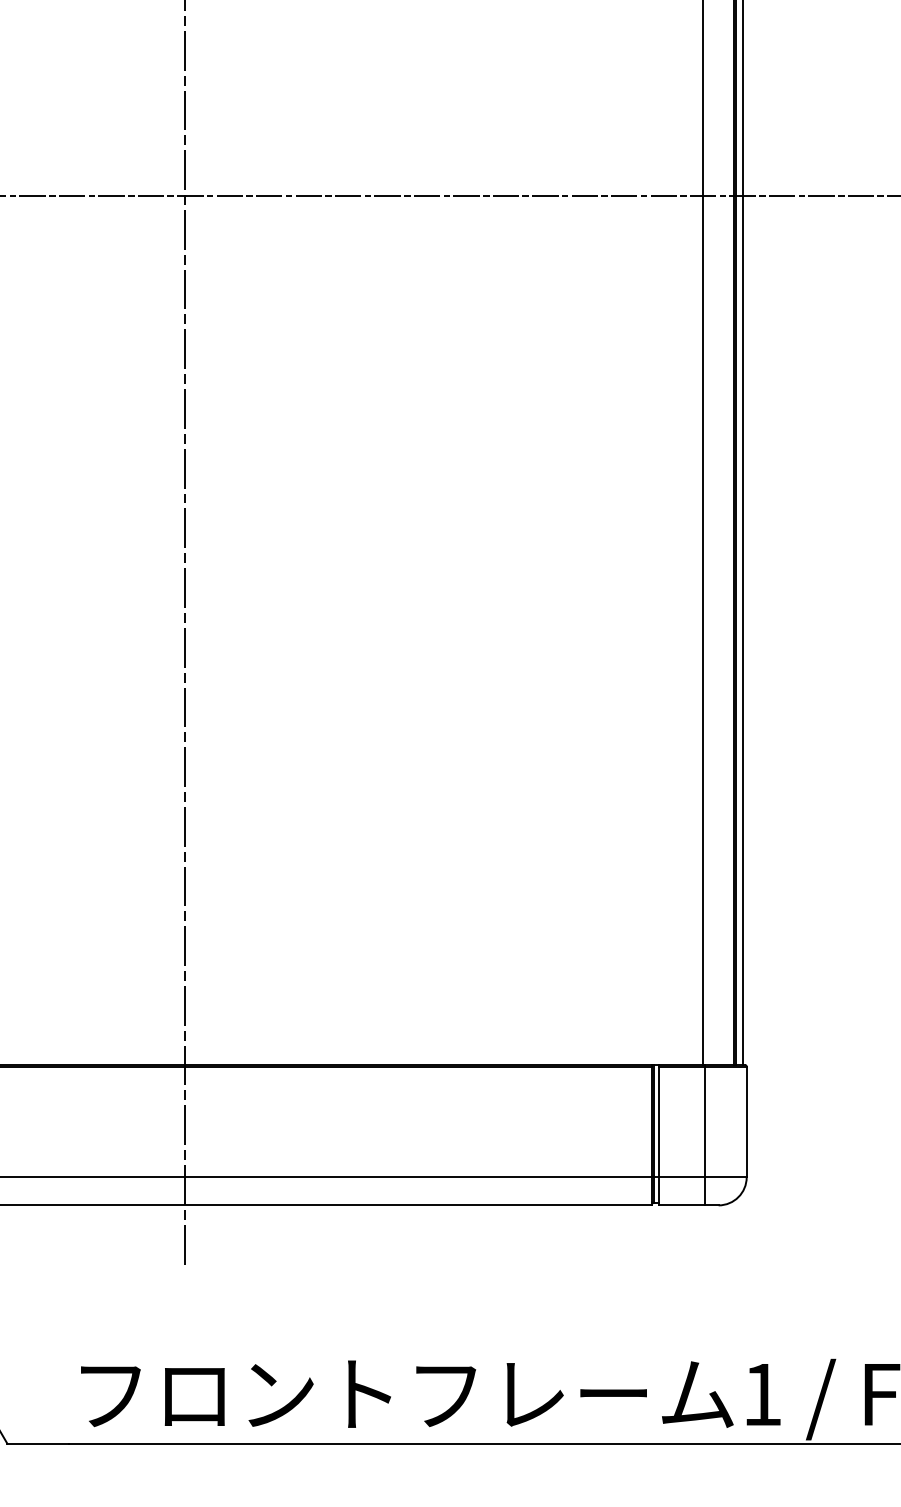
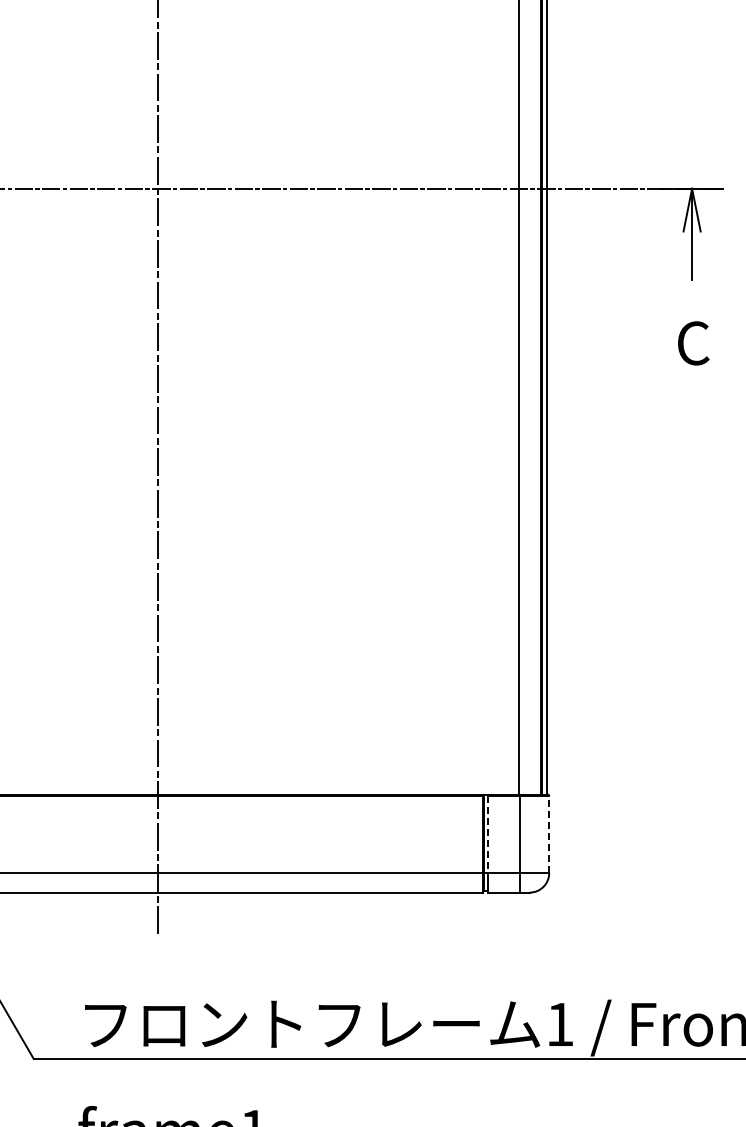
line: (659, 1122) -> (488, 834), solid -> dashed
line: (747, 1122) -> (549, 834), solid -> dashed

